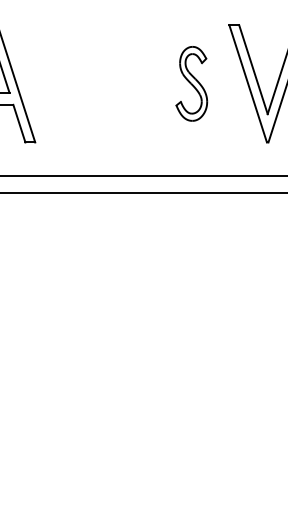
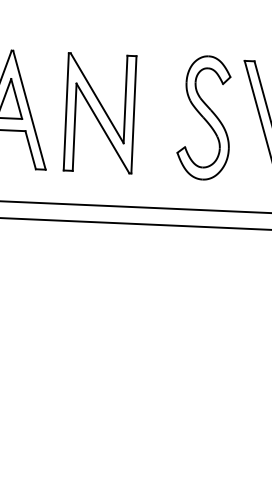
part: (86, 83) -> (99, 113), added
part: (191, 83) -> (204, 117), size x1.67

